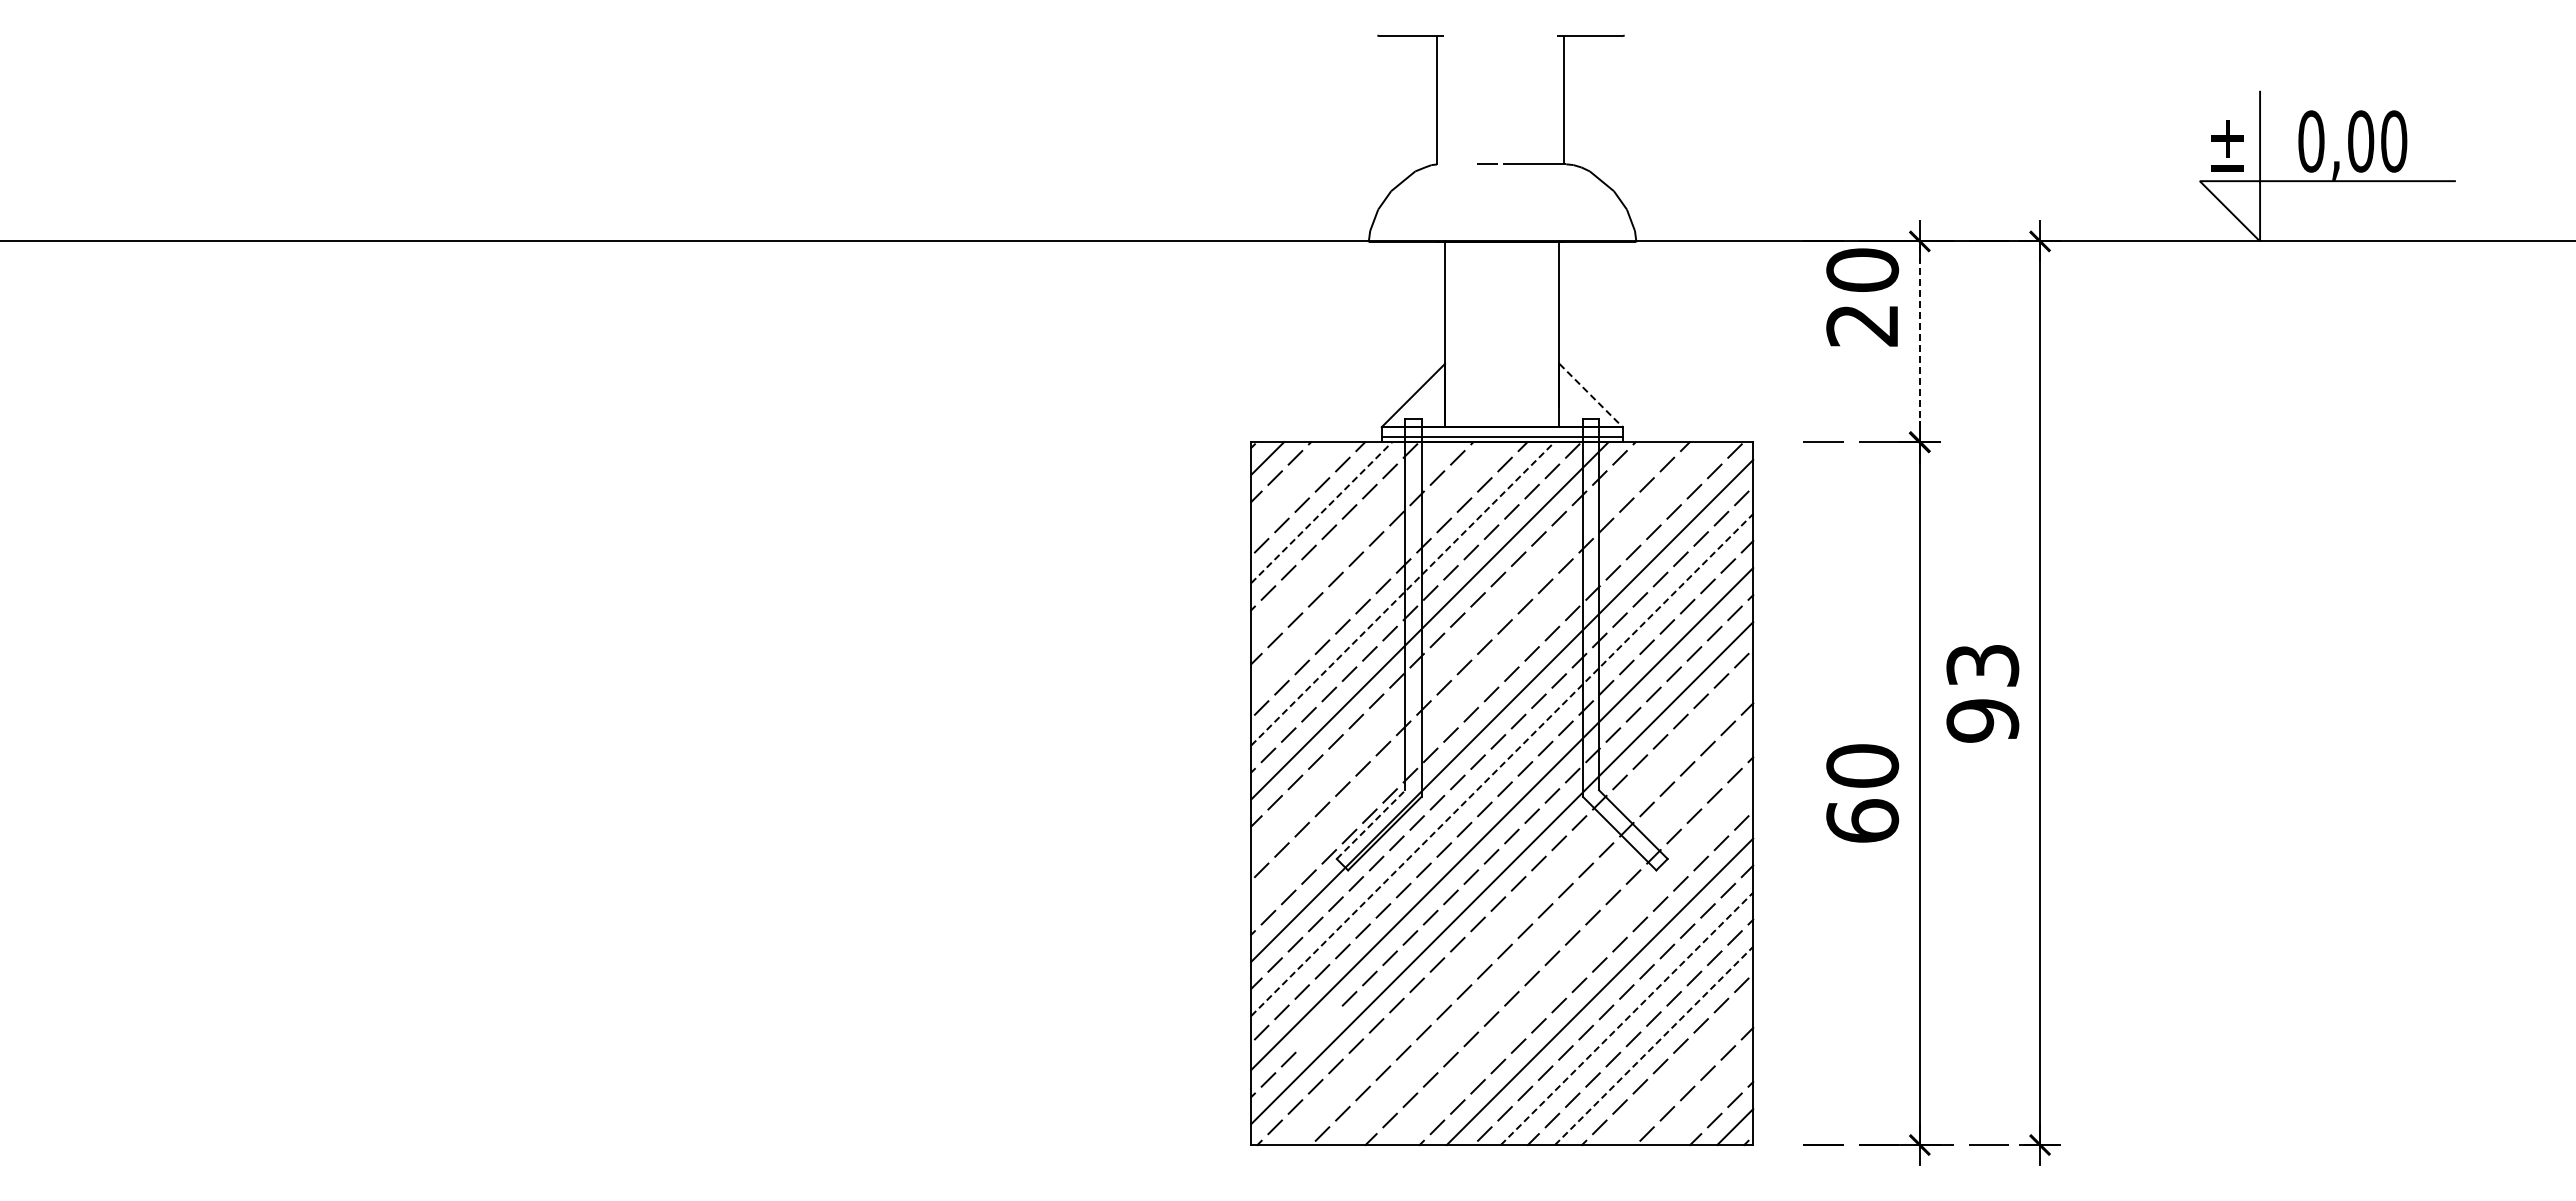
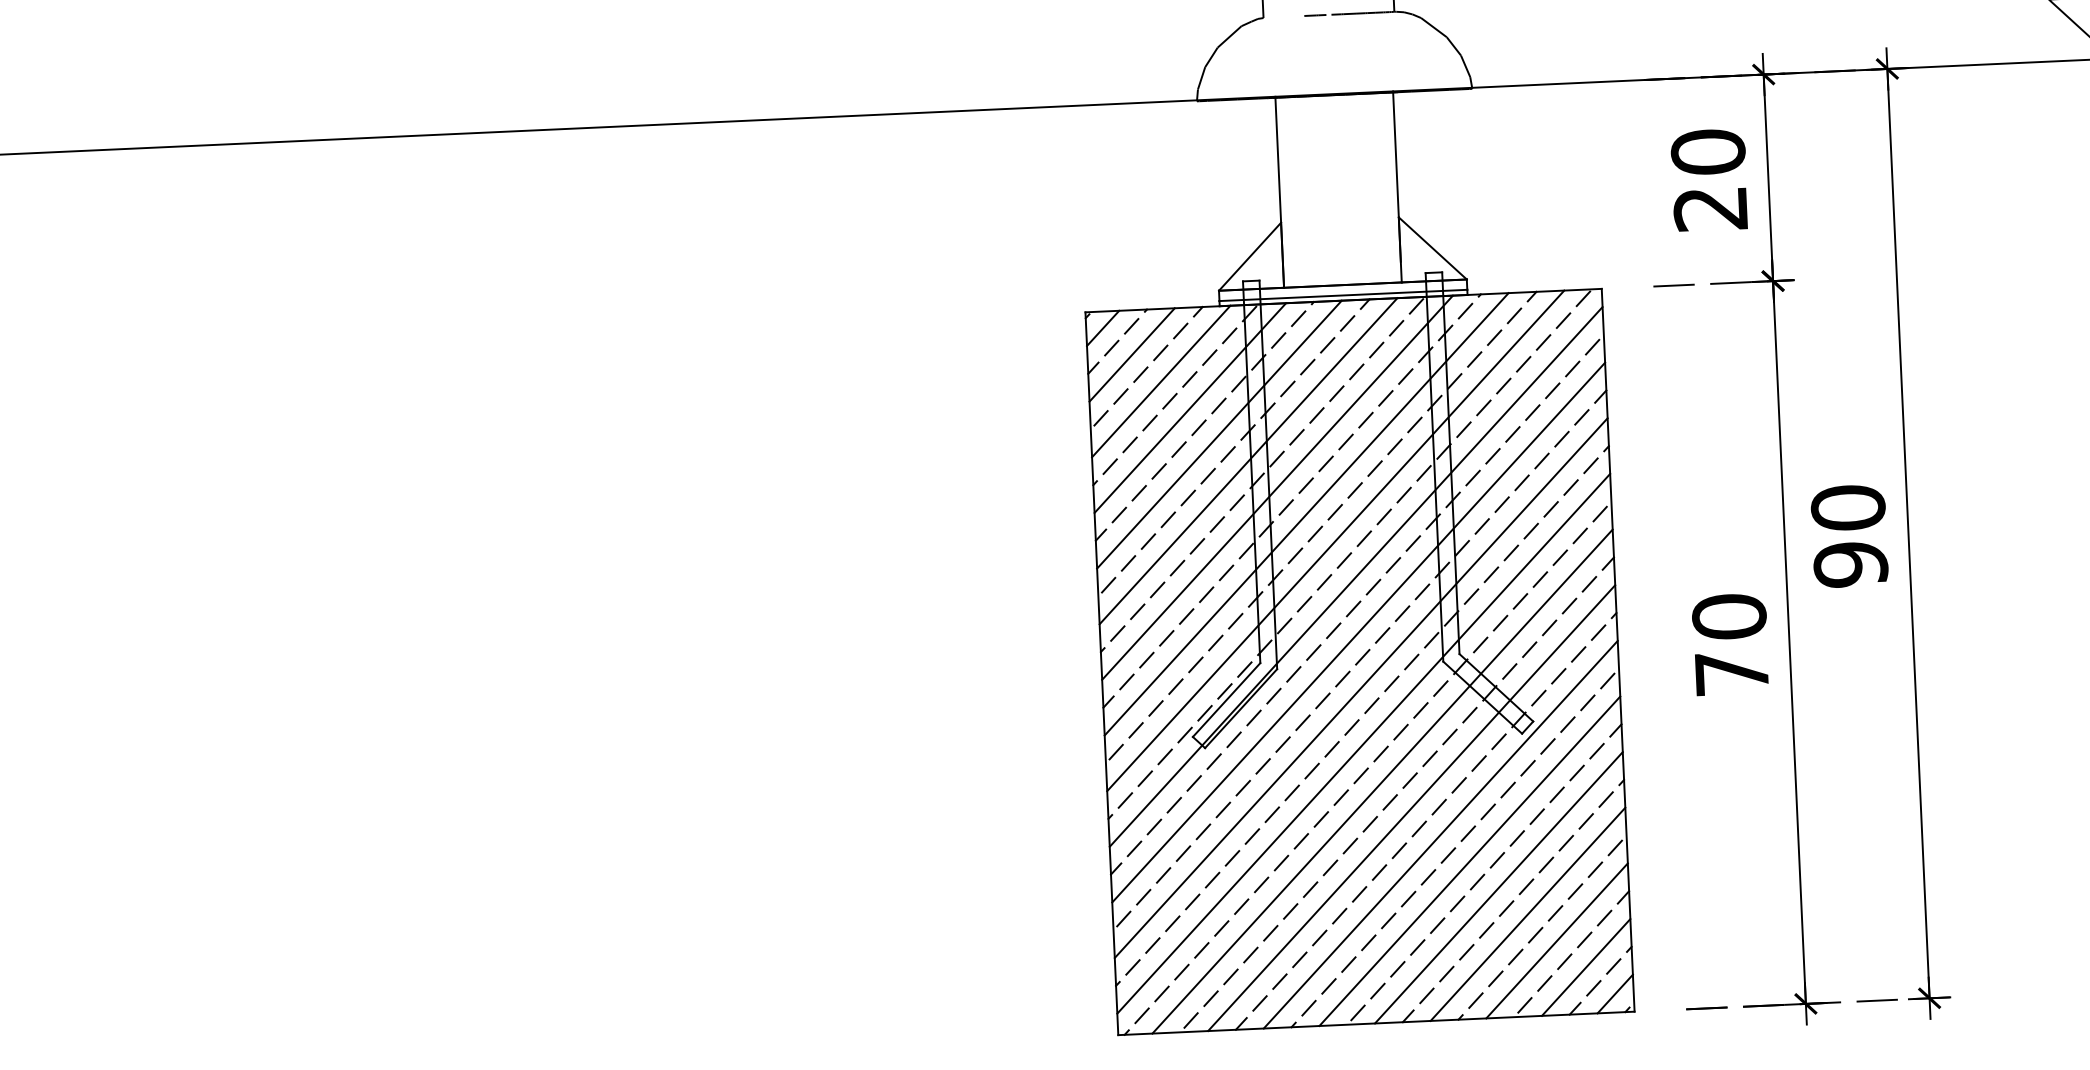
text: (1862, 297) -> (1709, 180), moved
line: (1919, 341) -> (1768, 177), dashed -> solid
line: (1591, 395) -> (1433, 248), dashed -> solid
line: (1294, 485) -> (1131, 354), added
line: (1321, 512) -> (1161, 381), dashed -> solid
line: (1348, 539) -> (1190, 407), added
line: (1375, 566) -> (1219, 434), added
line: (1403, 593) -> (1249, 460), dashed -> solid
line: (1456, 647) -> (1306, 513), added
text: (1982, 665) -> (1847, 507), 93 -> 90
line: (1483, 674) -> (1335, 540), added
line: (1502, 765) -> (1358, 633), dashed -> solid
text: (1862, 820) -> (1731, 672), 60 -> 70
line: (1371, 824) -> (1227, 699), dashed -> solid
line: (1518, 910) -> (1382, 781), added
line: (1545, 937) -> (1411, 807), added
line: (1572, 964) -> (1440, 834), added
line: (1627, 1018) -> (1499, 887), dashed -> solid
line: (1321, 1026) -> (1185, 909), added
line: (1654, 1045) -> (1528, 913), dashed -> solid
line: (1681, 1072) -> (1557, 940), added
line: (1708, 1099) -> (1586, 966), added

